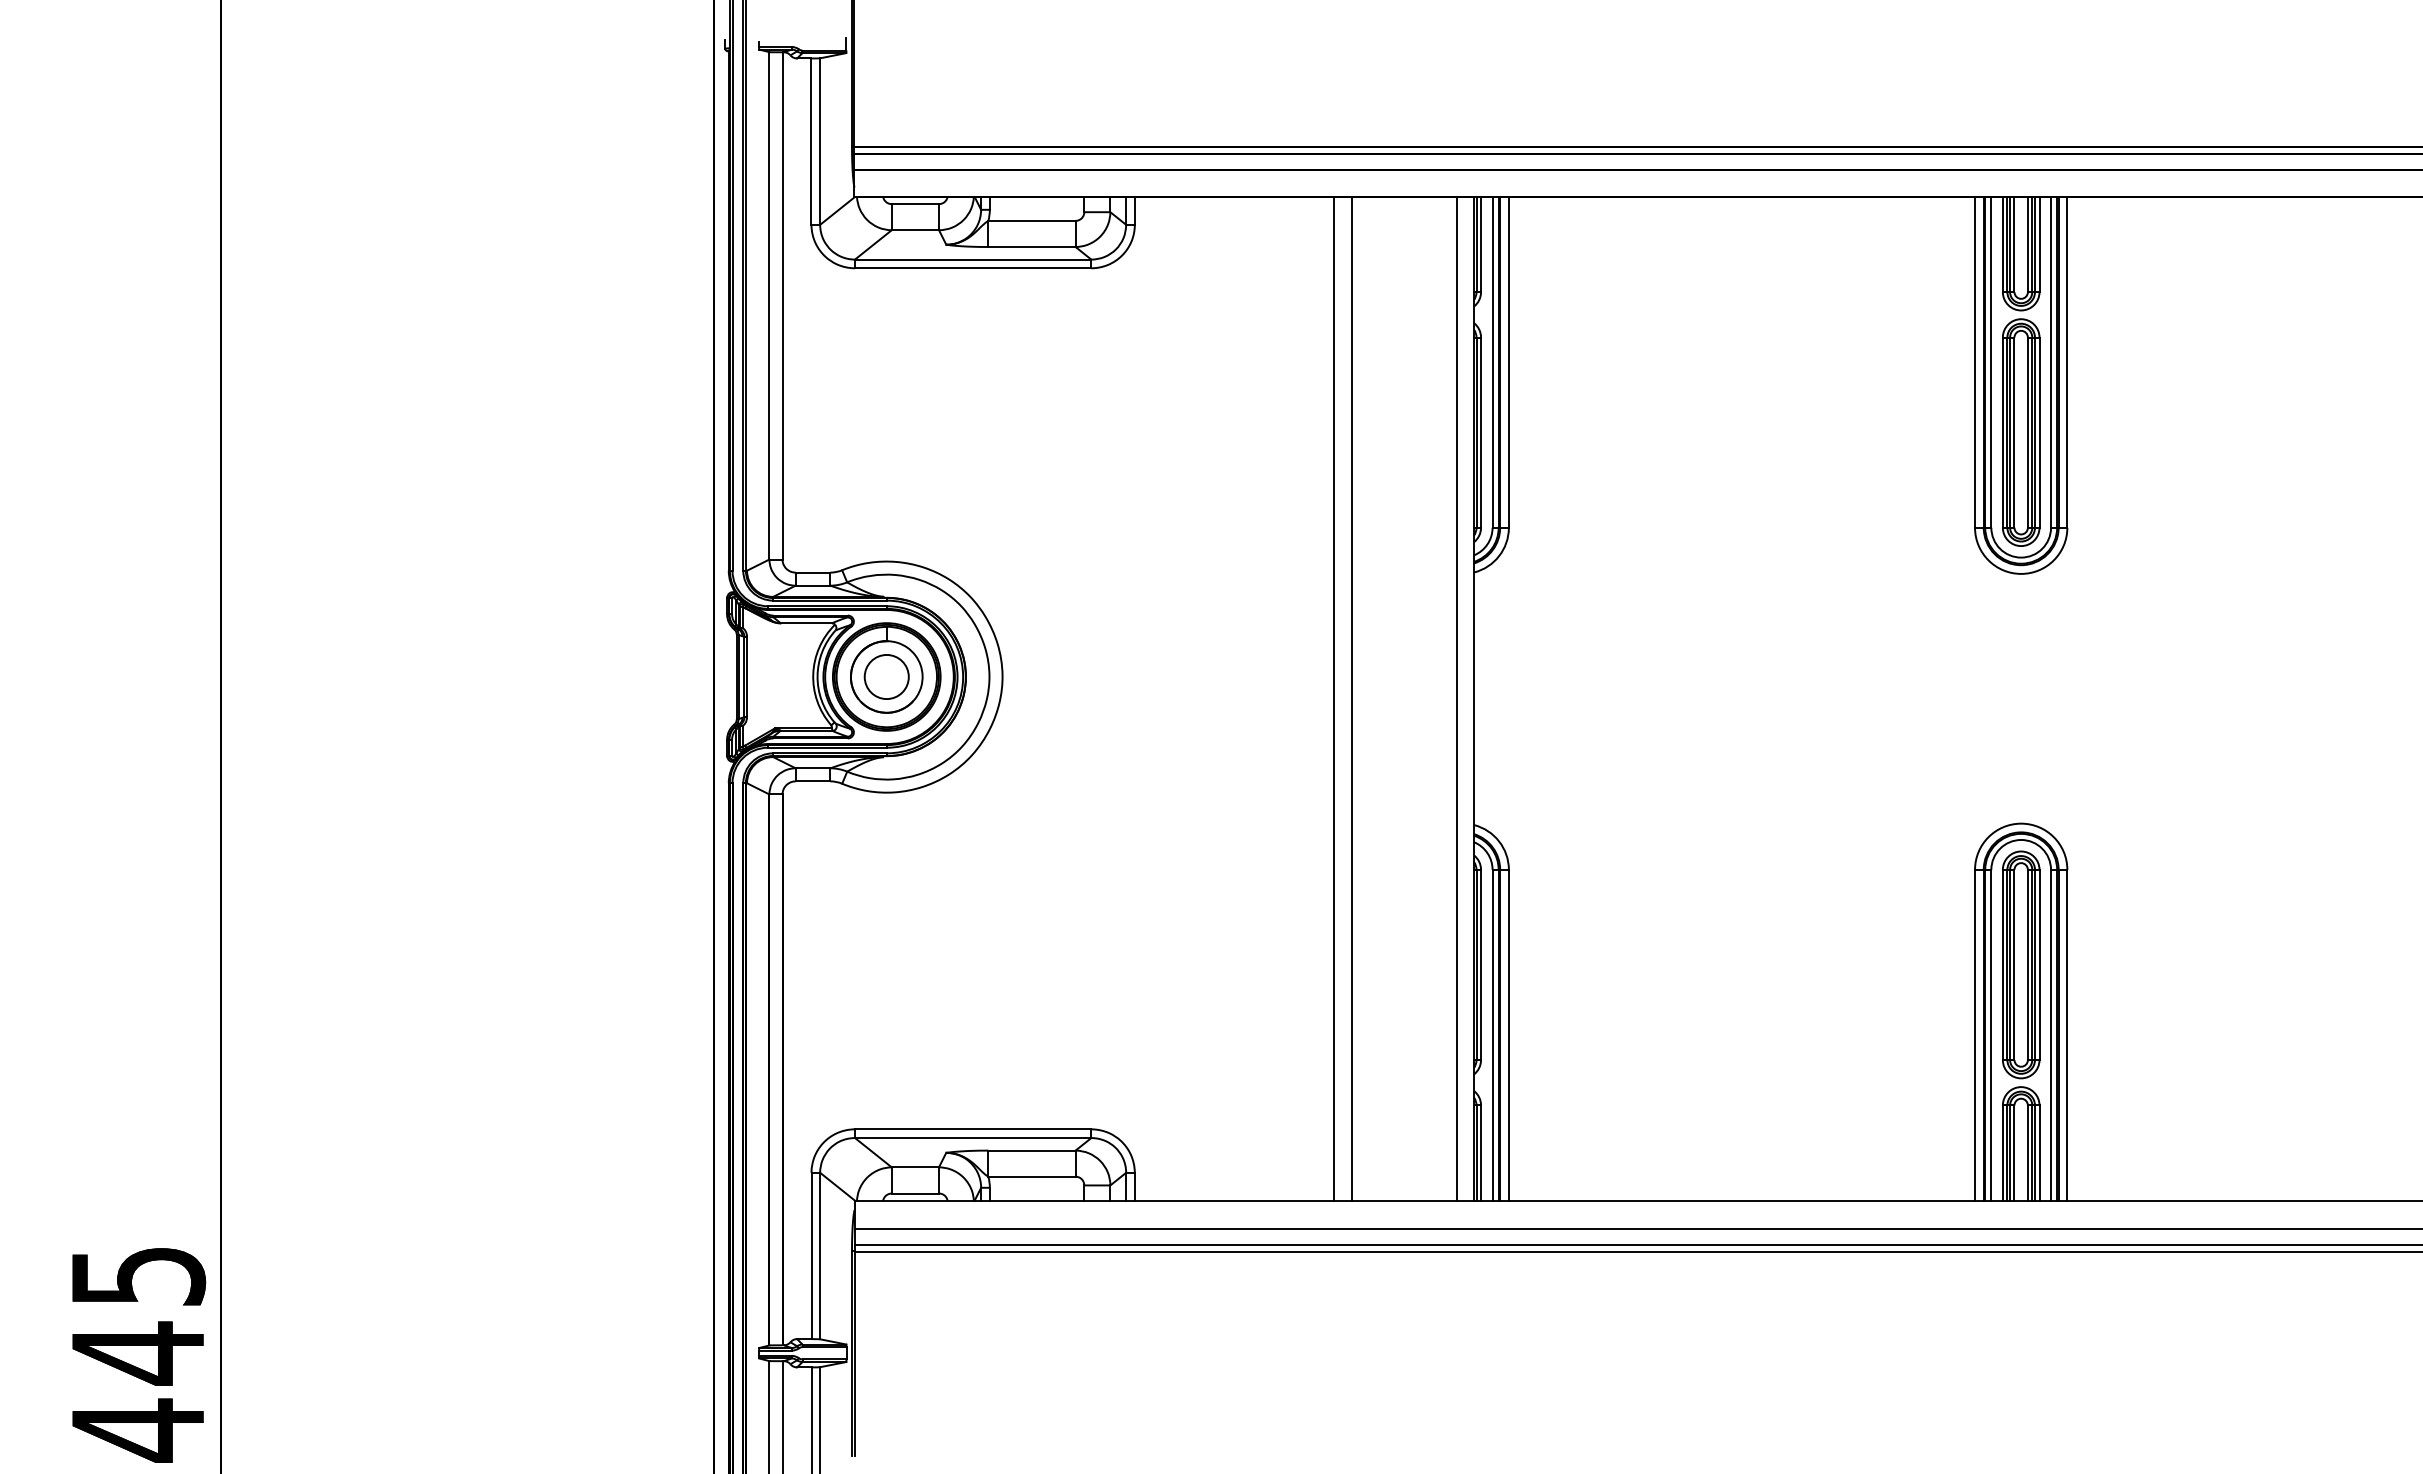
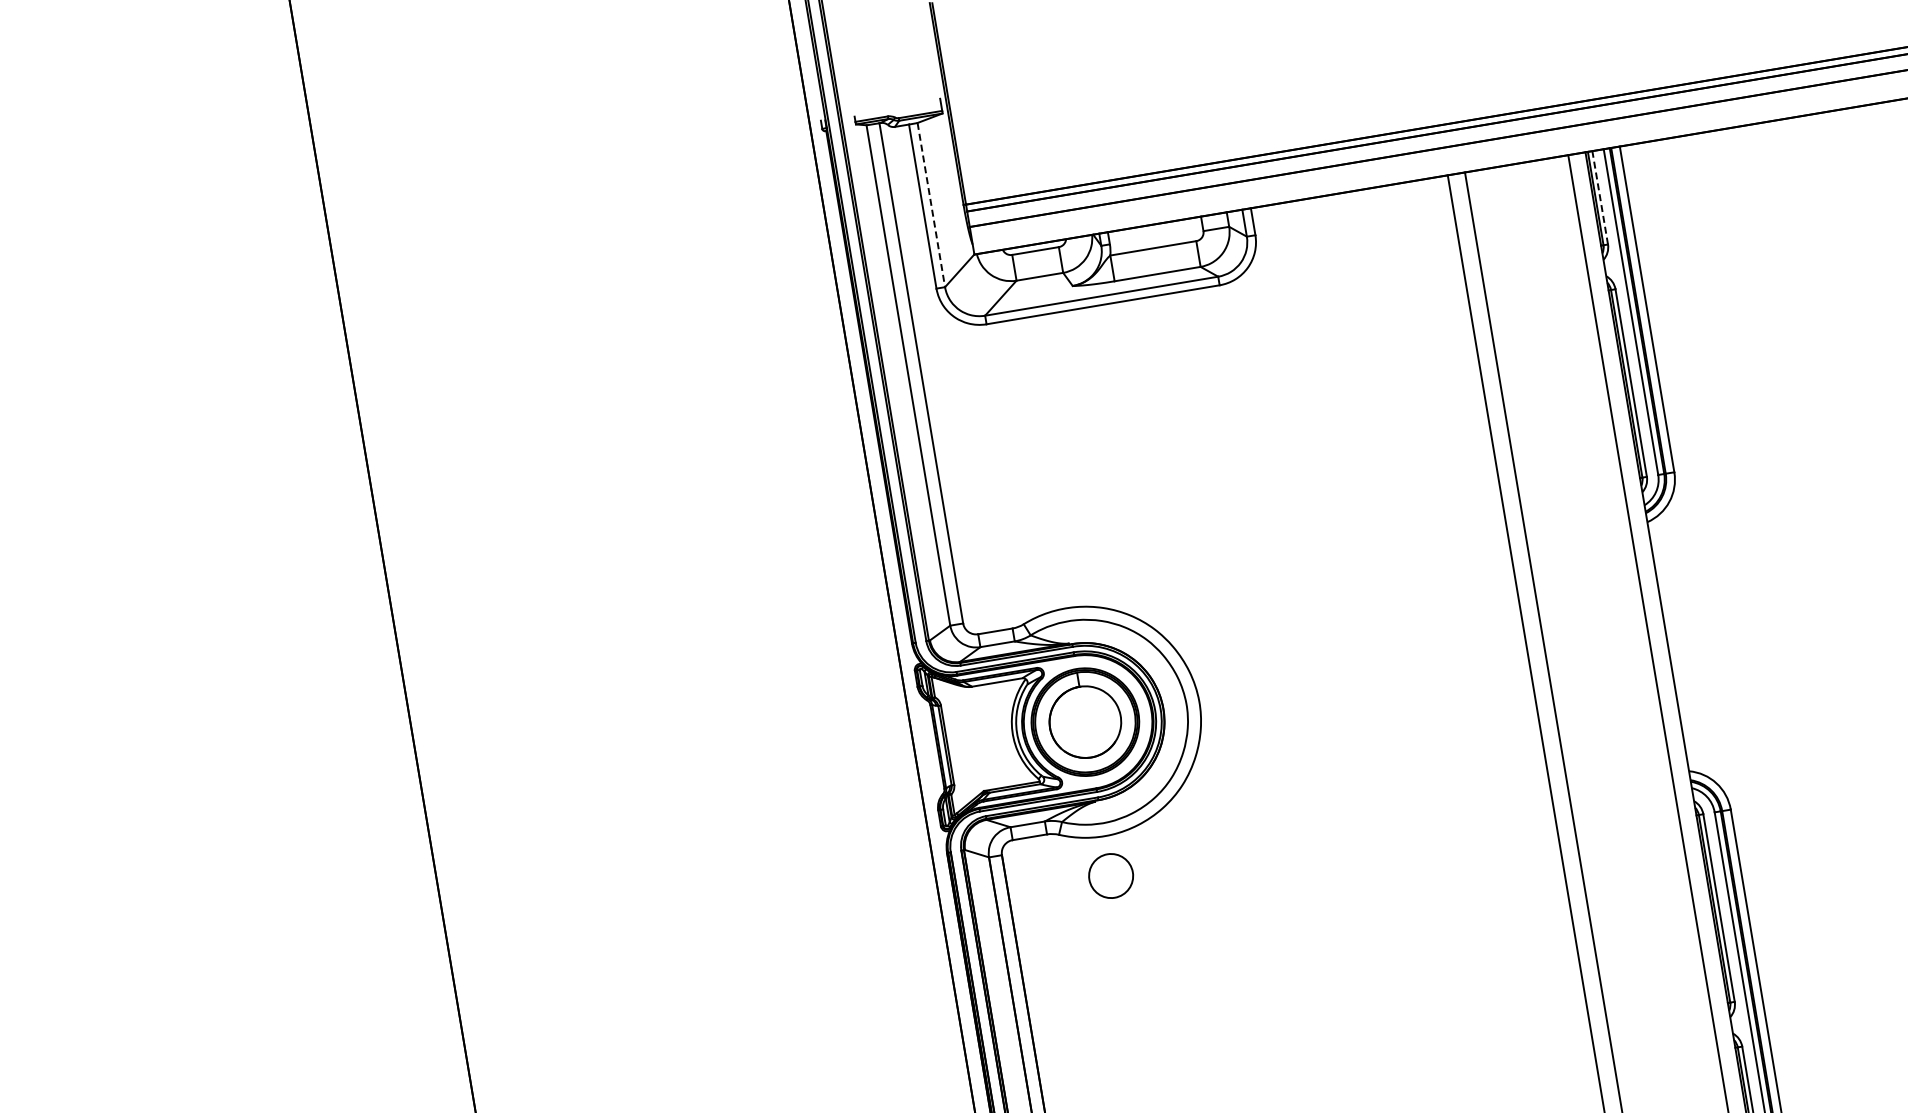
line: (820, 142) -> (931, 205), solid -> dashed
line: (1481, 244) -> (1600, 197), solid -> dashed
circle: (886, 676) -> (1110, 875), moved

